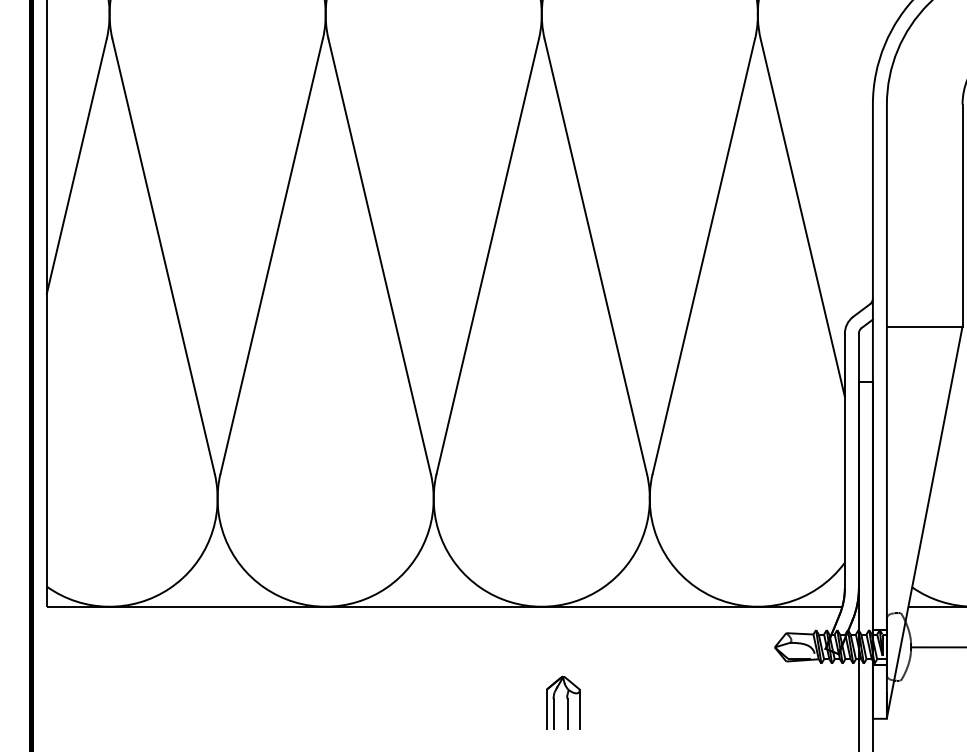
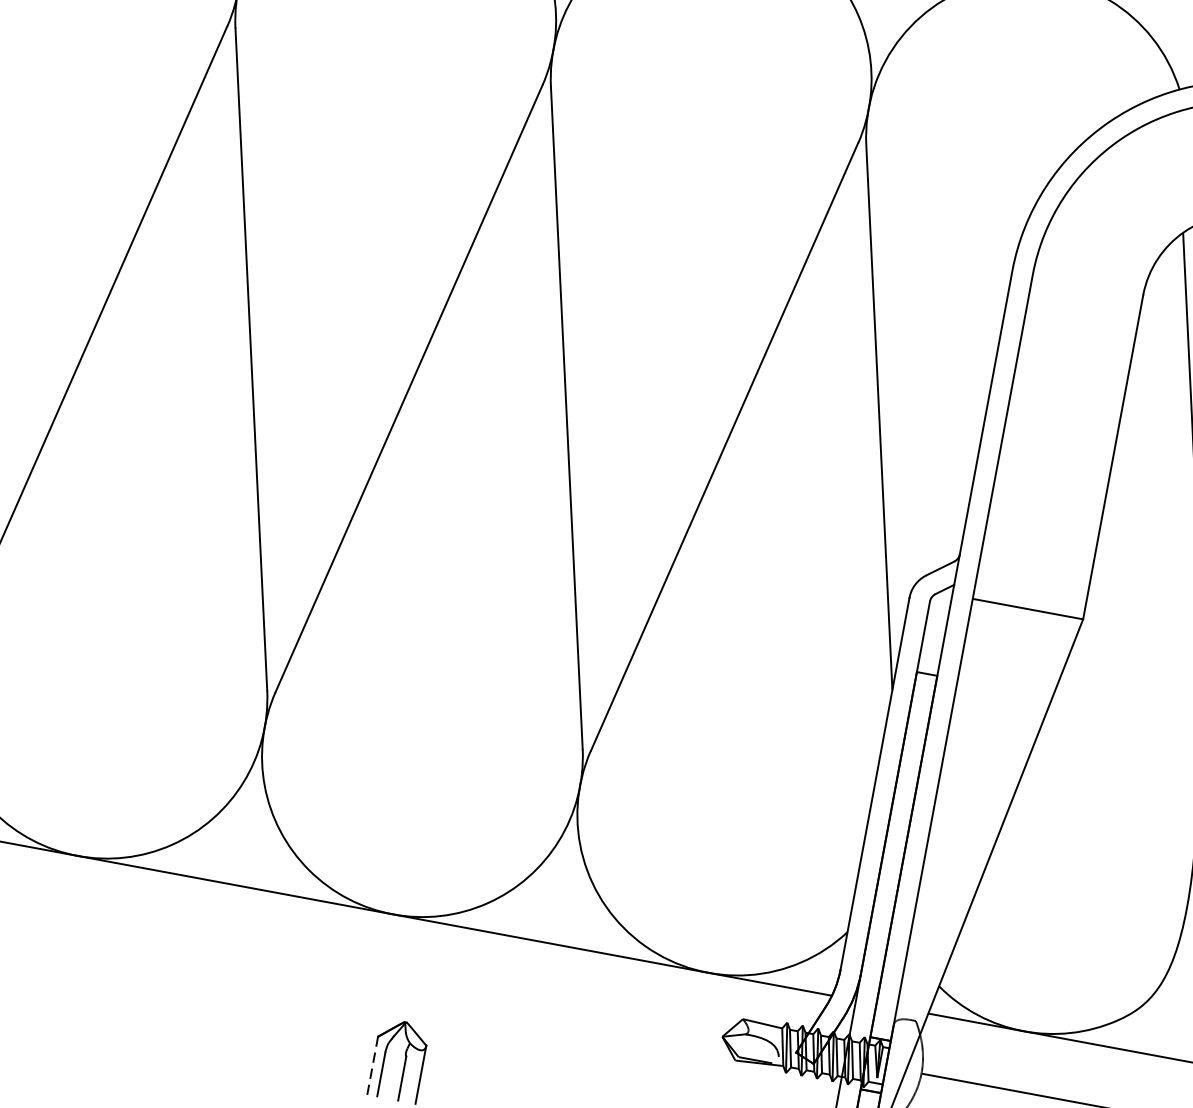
line: (546, 709) -> (372, 1065), solid -> dashed

